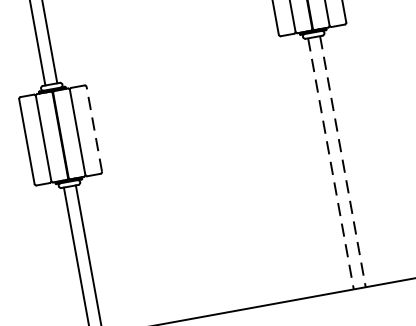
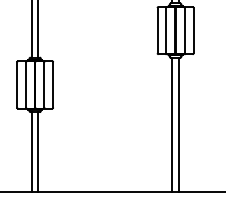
line: (94, 128) -> (53, 84), dashed -> solid
line: (342, 162) -> (178, 125), dashed -> solid
line: (331, 164) -> (172, 125), dashed -> solid

